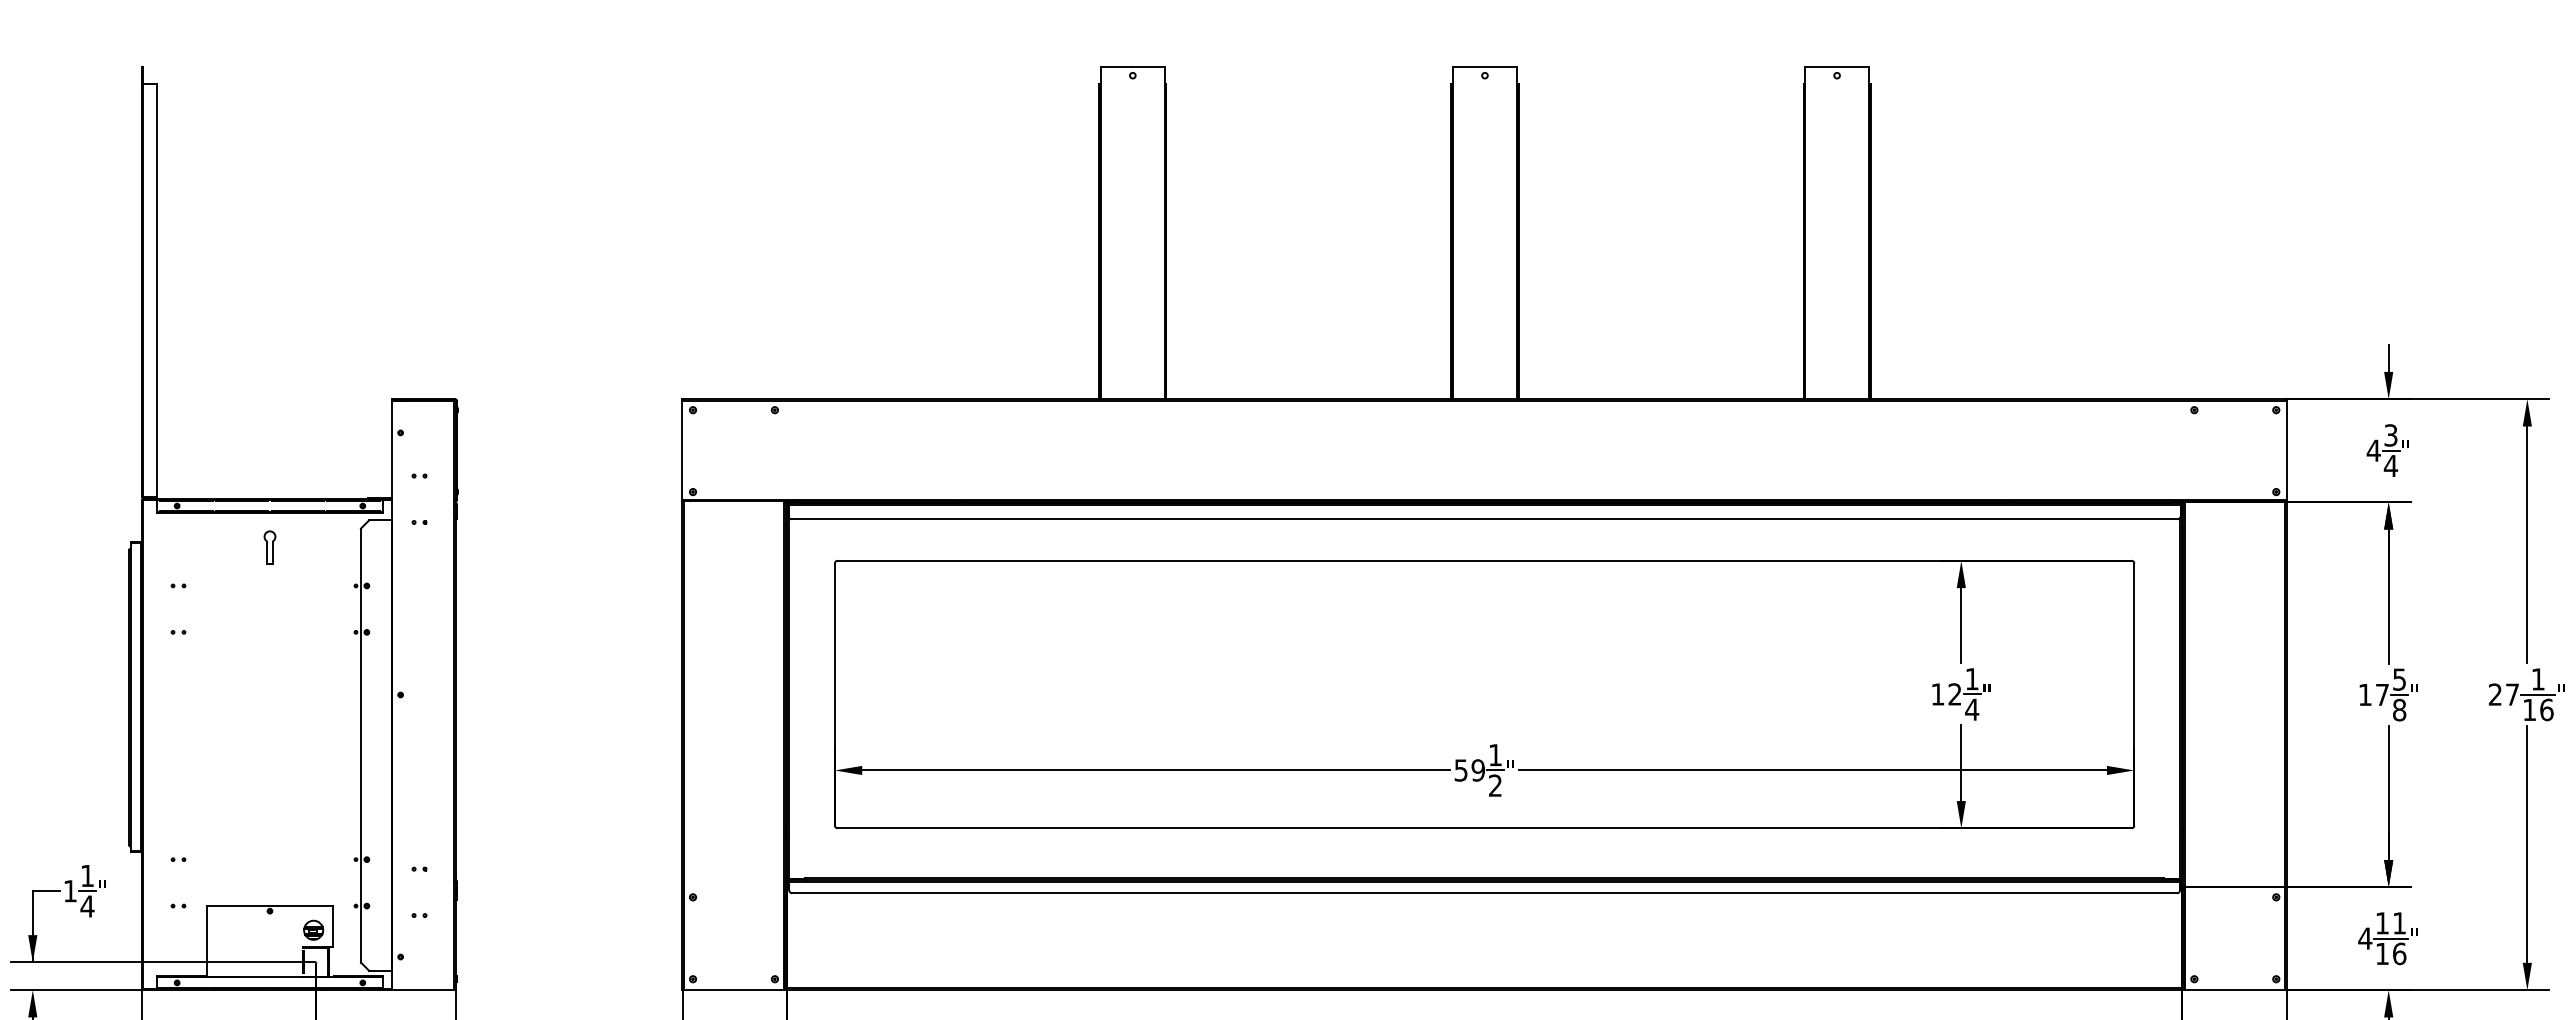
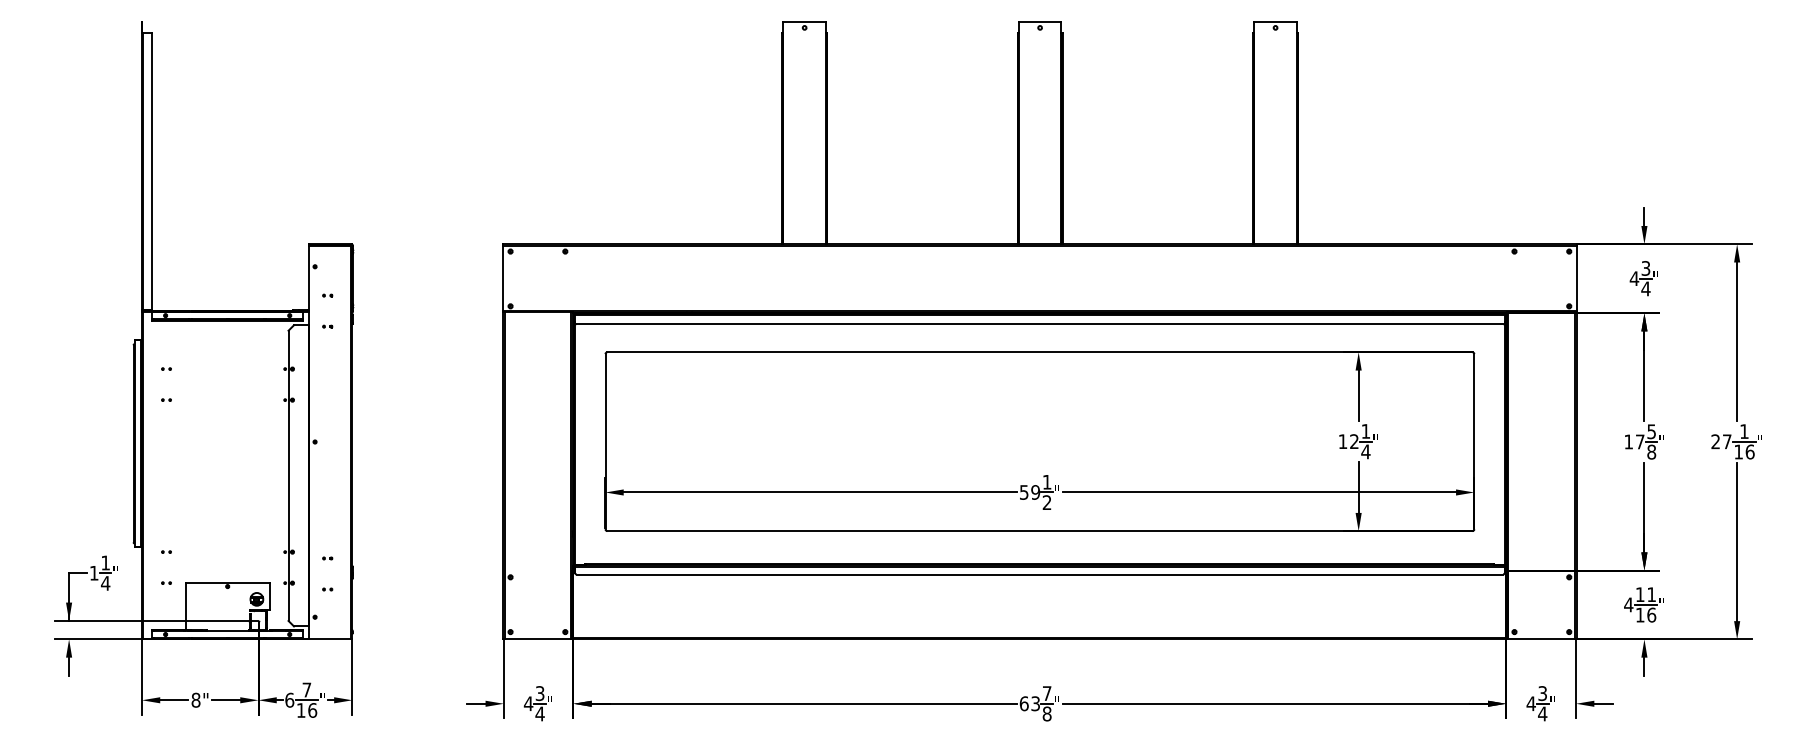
part: (269, 547) -> (227, 343), removed

